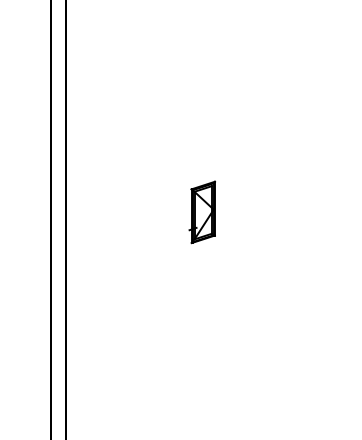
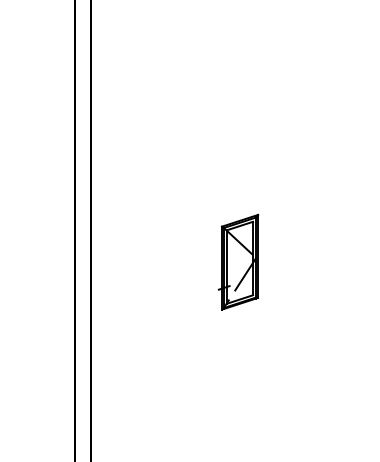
part: (202, 212) -> (238, 262), size x1.43

